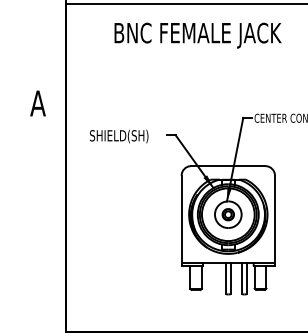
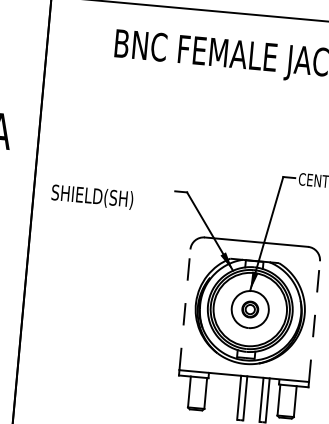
text: (119, 136) -> (92, 197), moved
line: (181, 218) -> (184, 308), solid -> dashed
line: (274, 218) -> (313, 320), solid -> dashed

